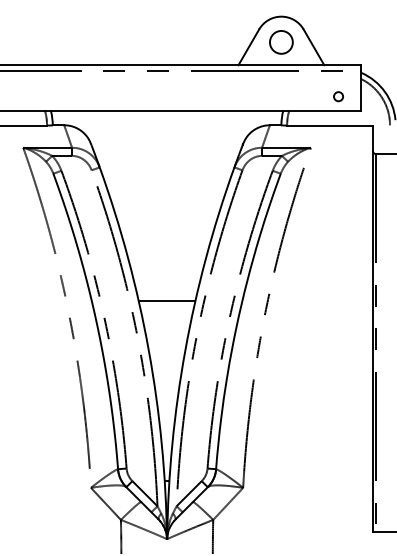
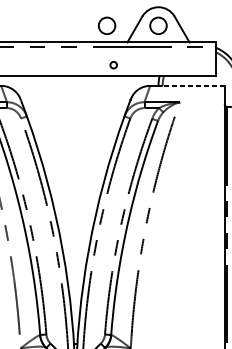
circle: (210, 42) -> (107, 25), added
circle: (338, 96) -> (113, 65), moved
line: (329, 125) -> (193, 86), solid -> dashed
line: (166, 301) -> (75, 213), removed

